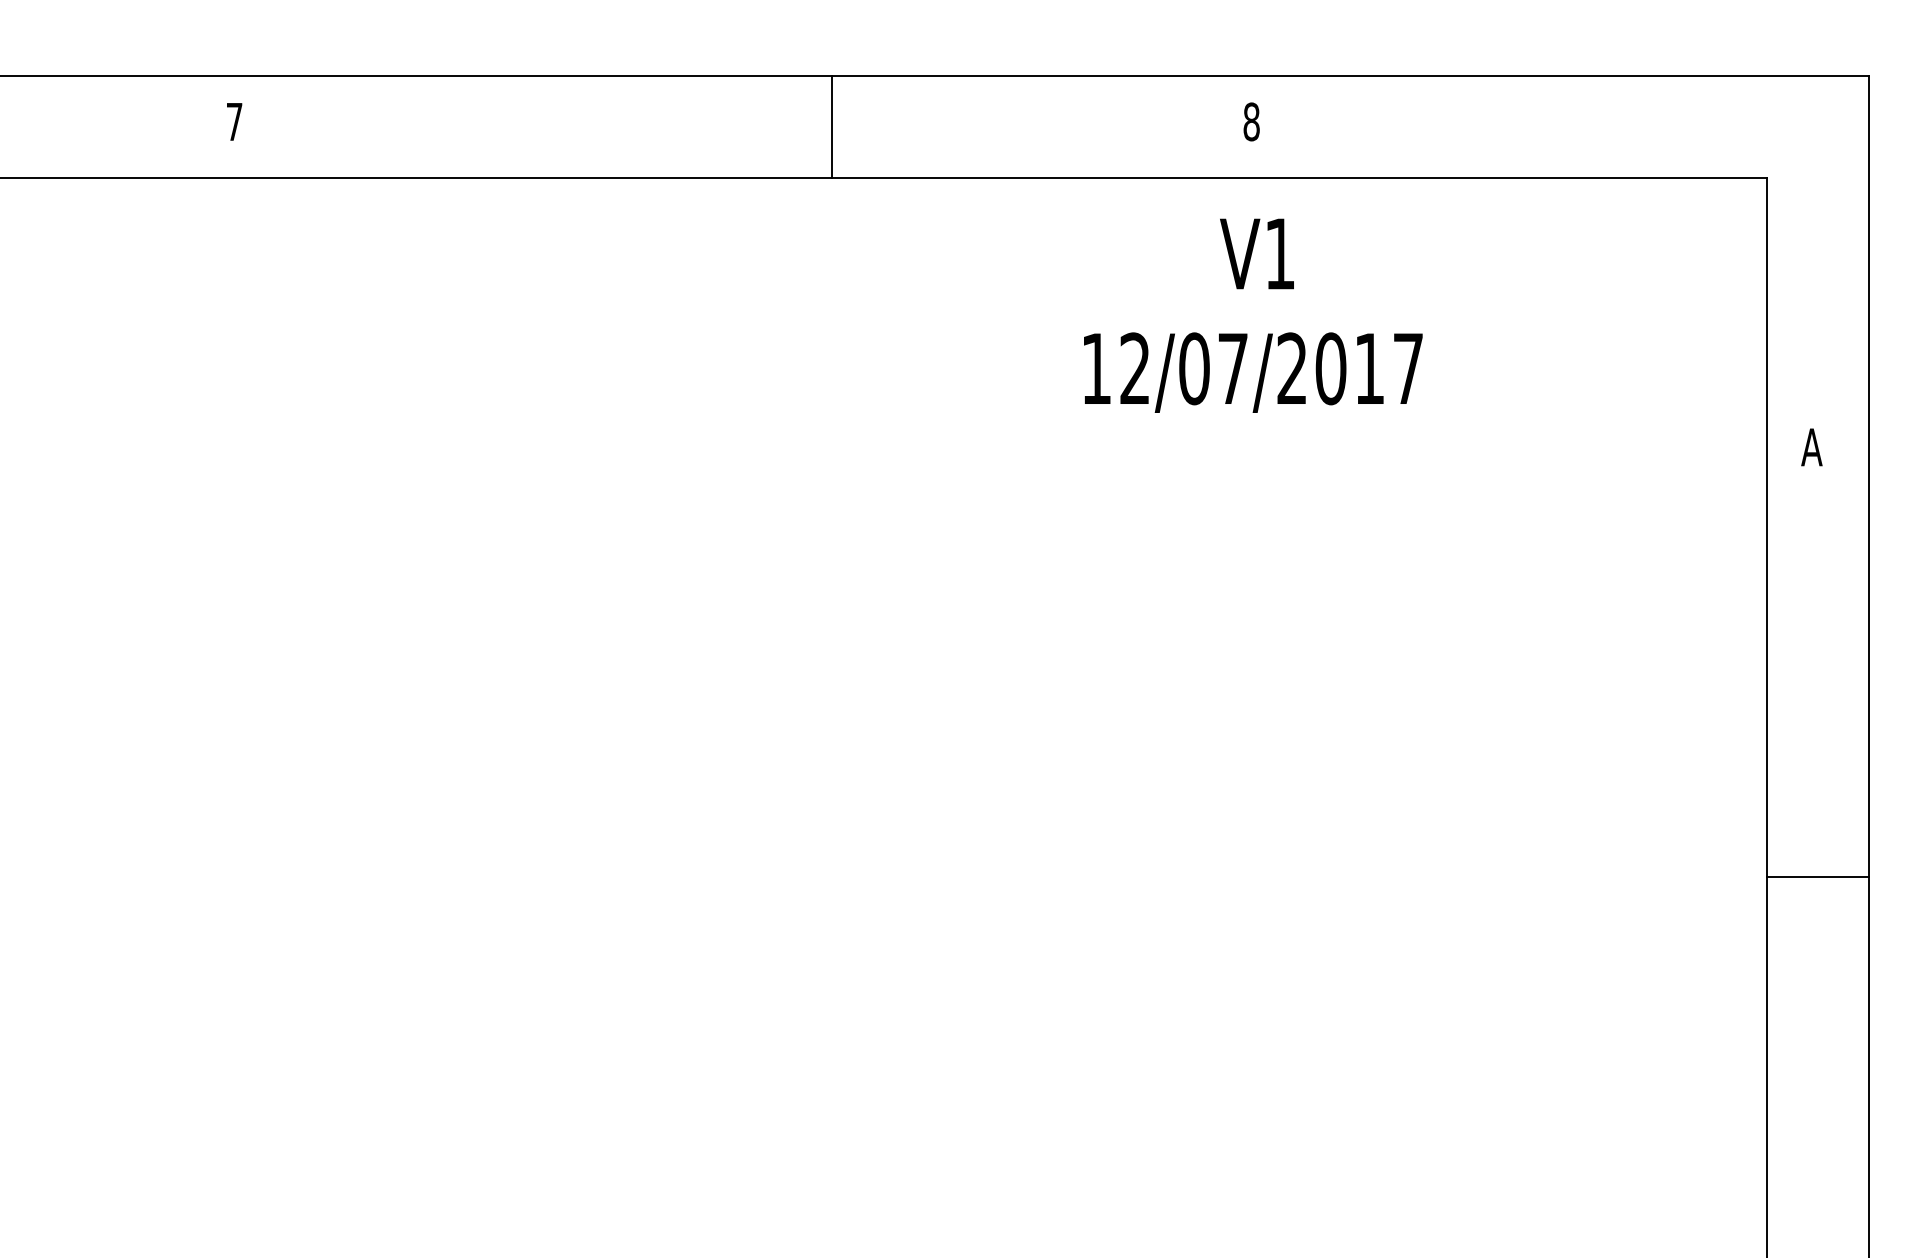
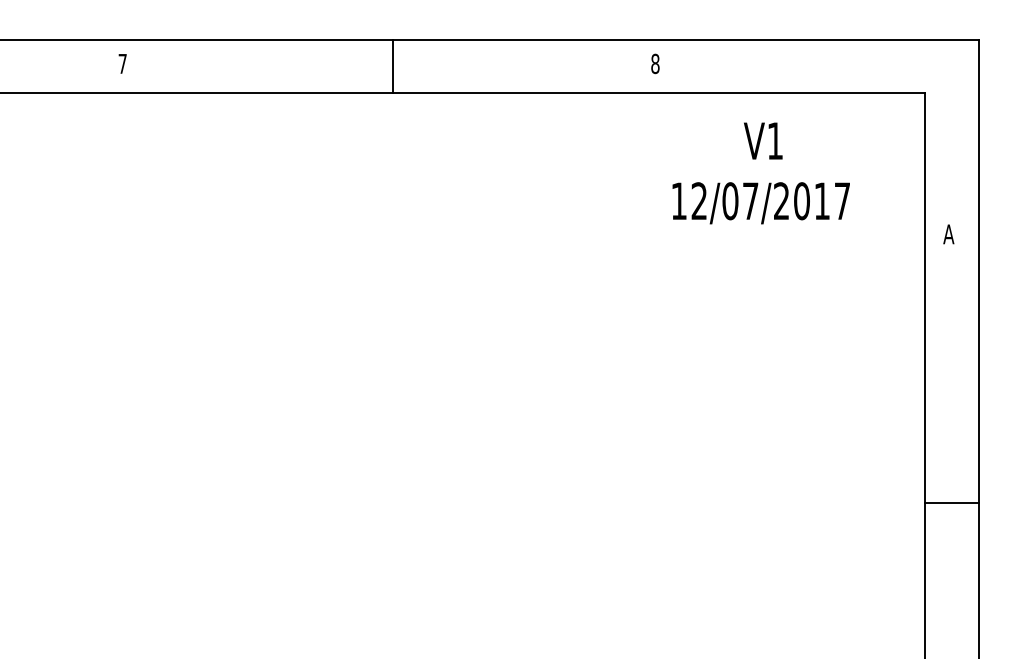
line: (831, 126) -> (392, 66), moved
text: (1251, 315) -> (760, 173), moved
line: (1817, 877) -> (951, 503), moved

